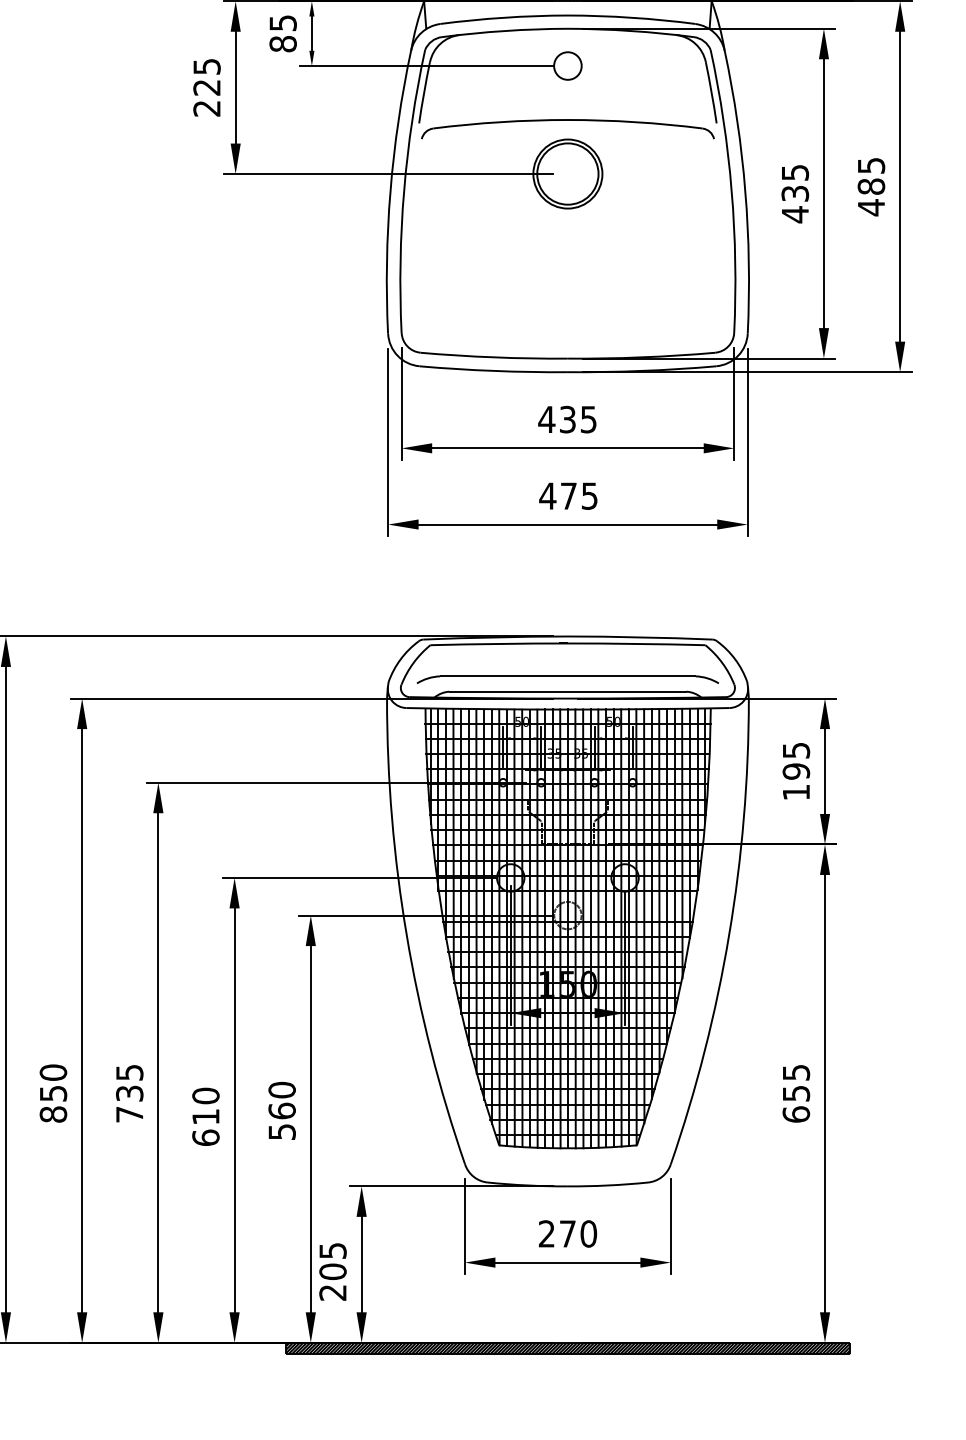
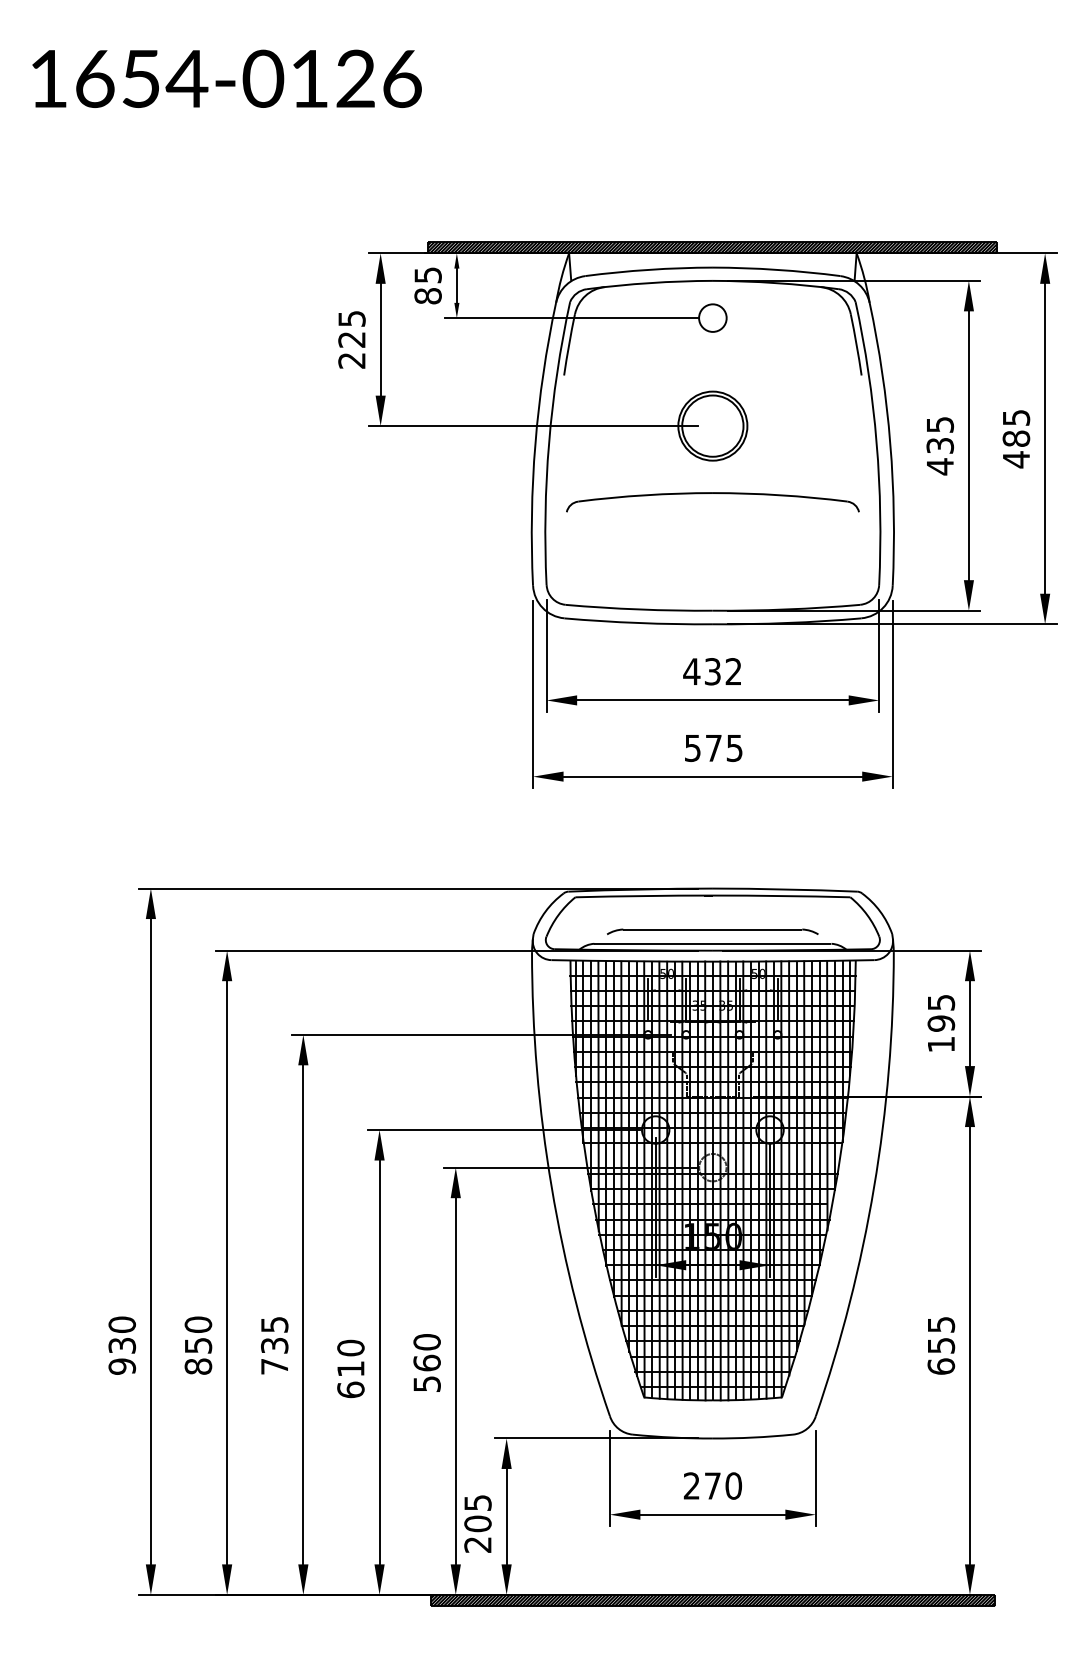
part: (567, 120) -> (712, 493), moved
text: (588, 419) -> (733, 671), 435 -> 432
text: (547, 496) -> (692, 748), 475 -> 575
part: (567, 679) -> (712, 931), size x0.7

